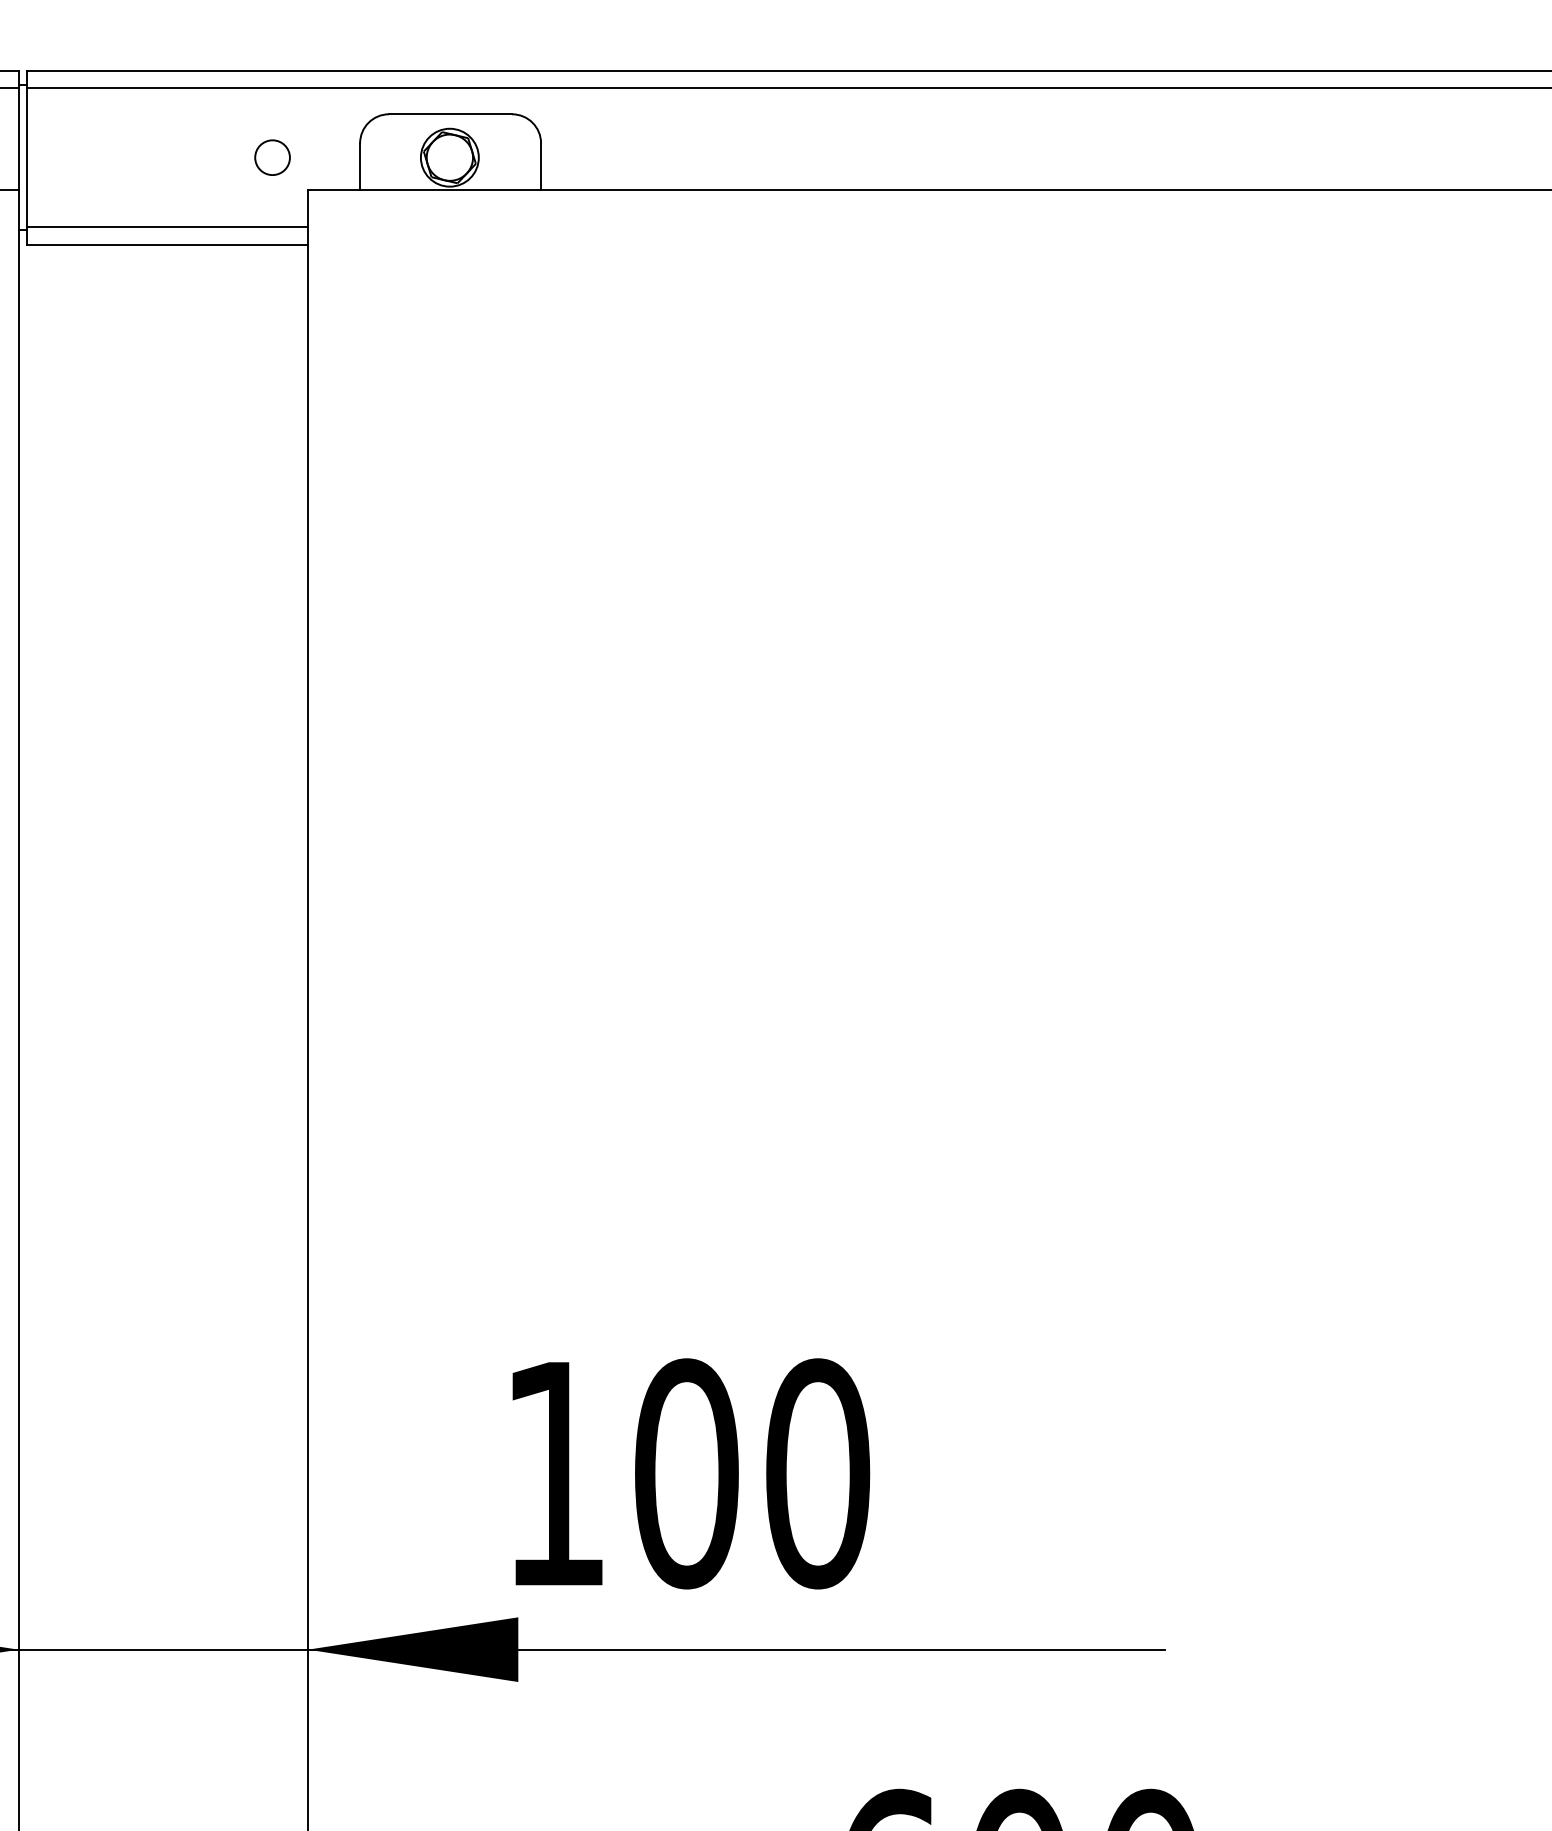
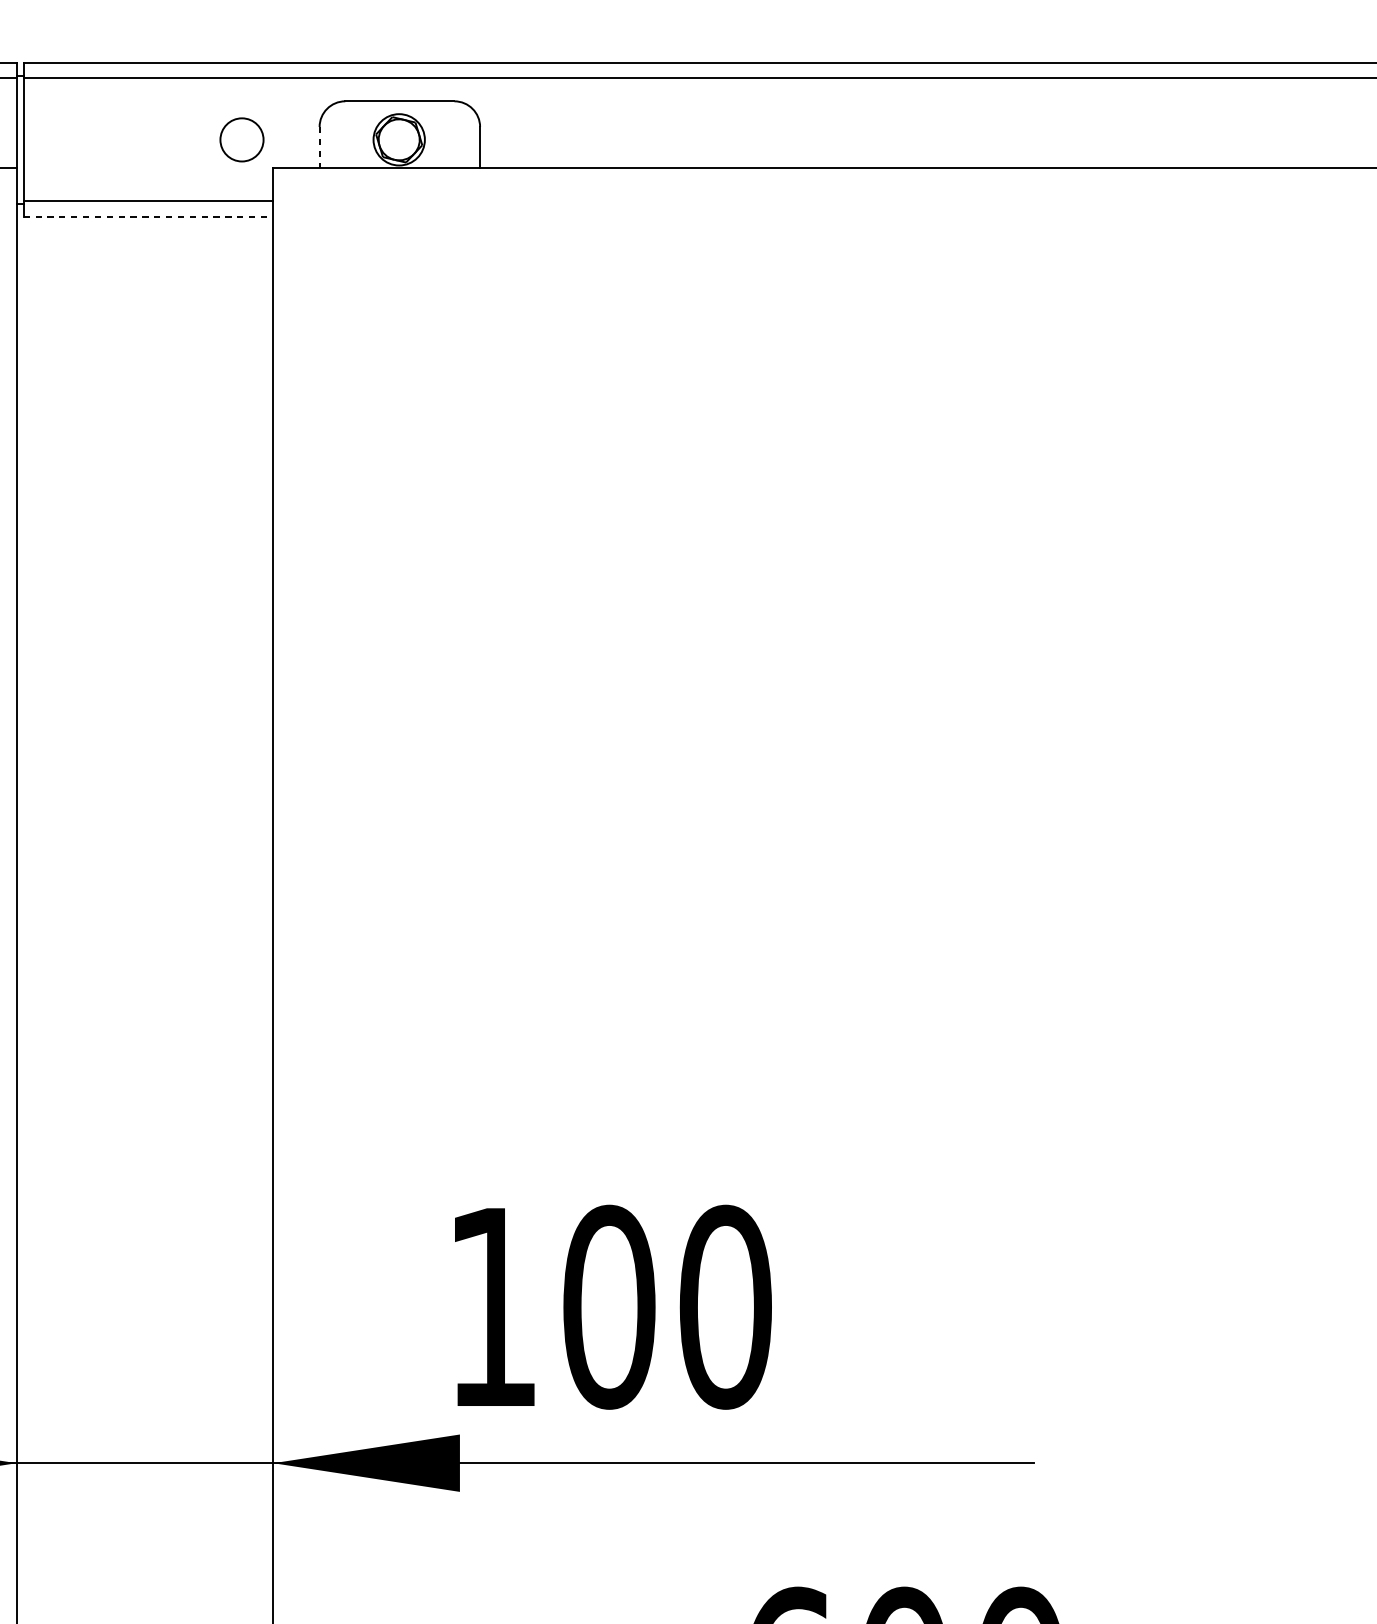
circle: (272, 157) -> (241, 139), size x1.4
line: (360, 166) -> (319, 147), solid -> dashed
line: (167, 244) -> (148, 216), solid -> dashed

